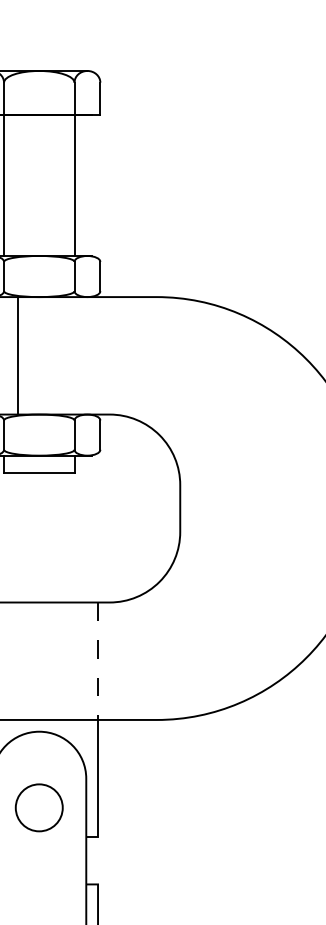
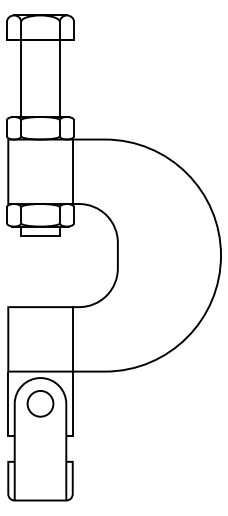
line: (17, 355) -> (72, 171), moved
line: (97, 661) -> (72, 339), dashed -> solid
circle: (39, 807) -> (40, 403), moved

